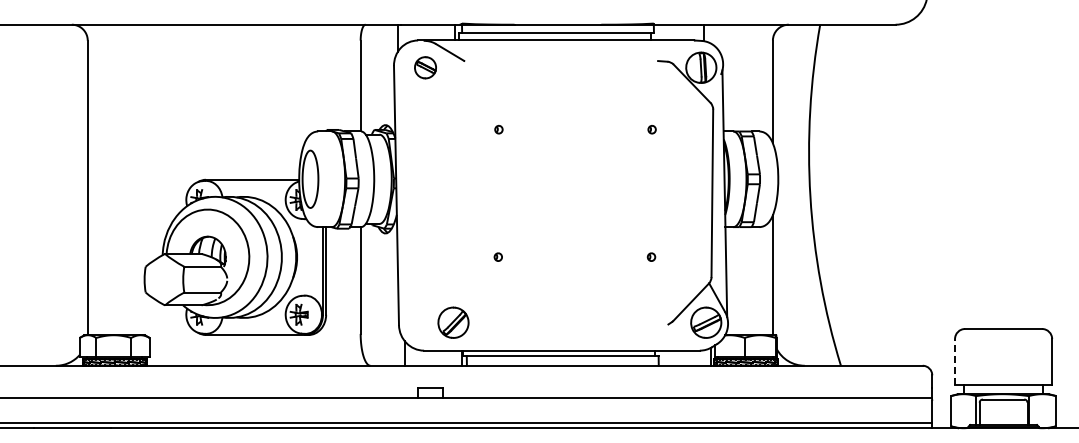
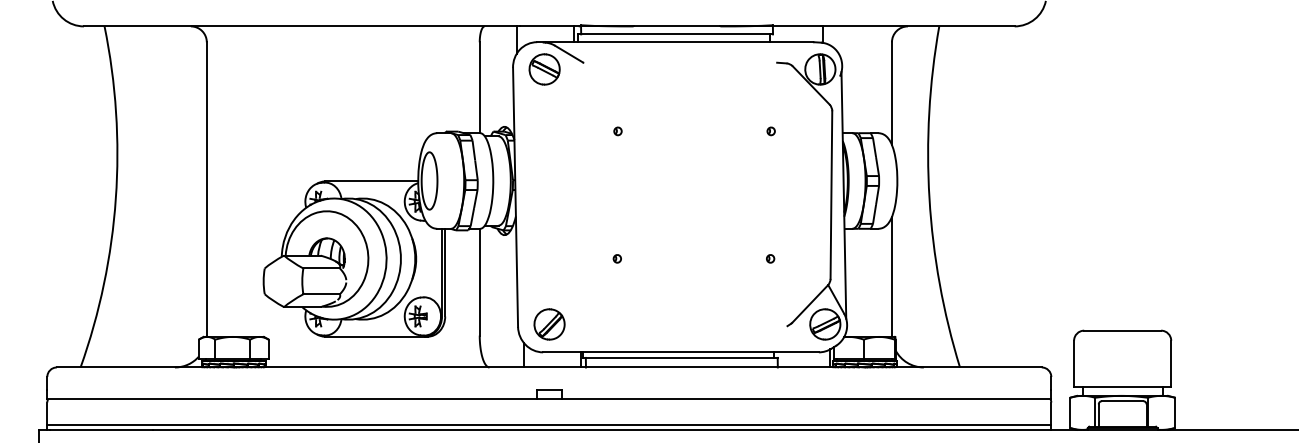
part: (425, 67) -> (544, 69), size x1.43
part: (453, 322) -> (549, 324), moved
line: (955, 361) -> (1074, 363), dashed -> solid

